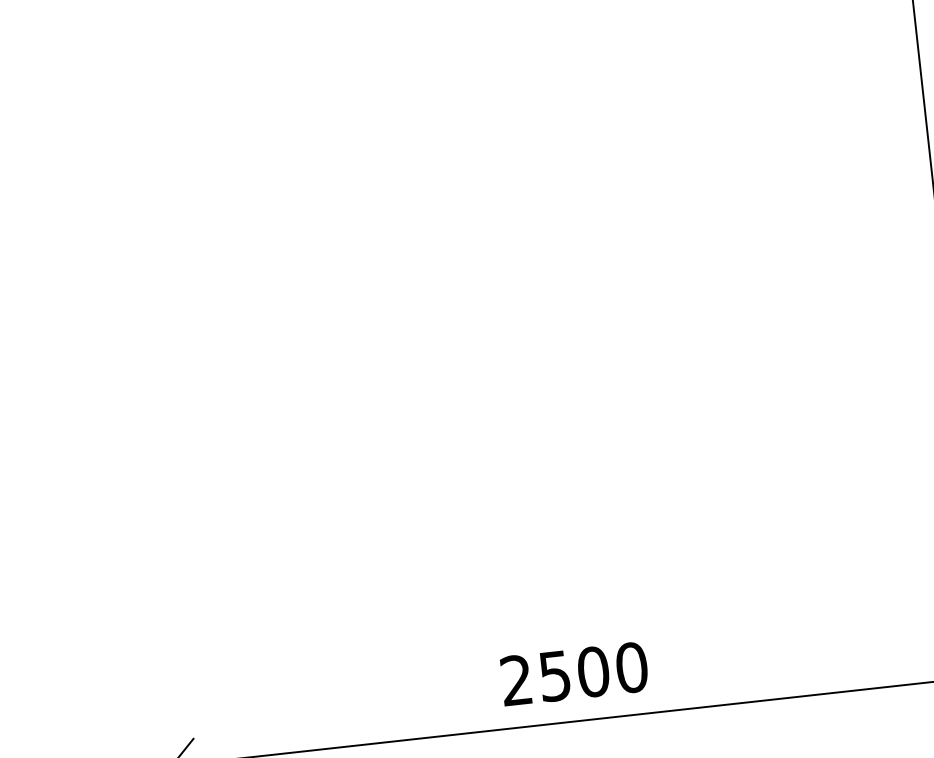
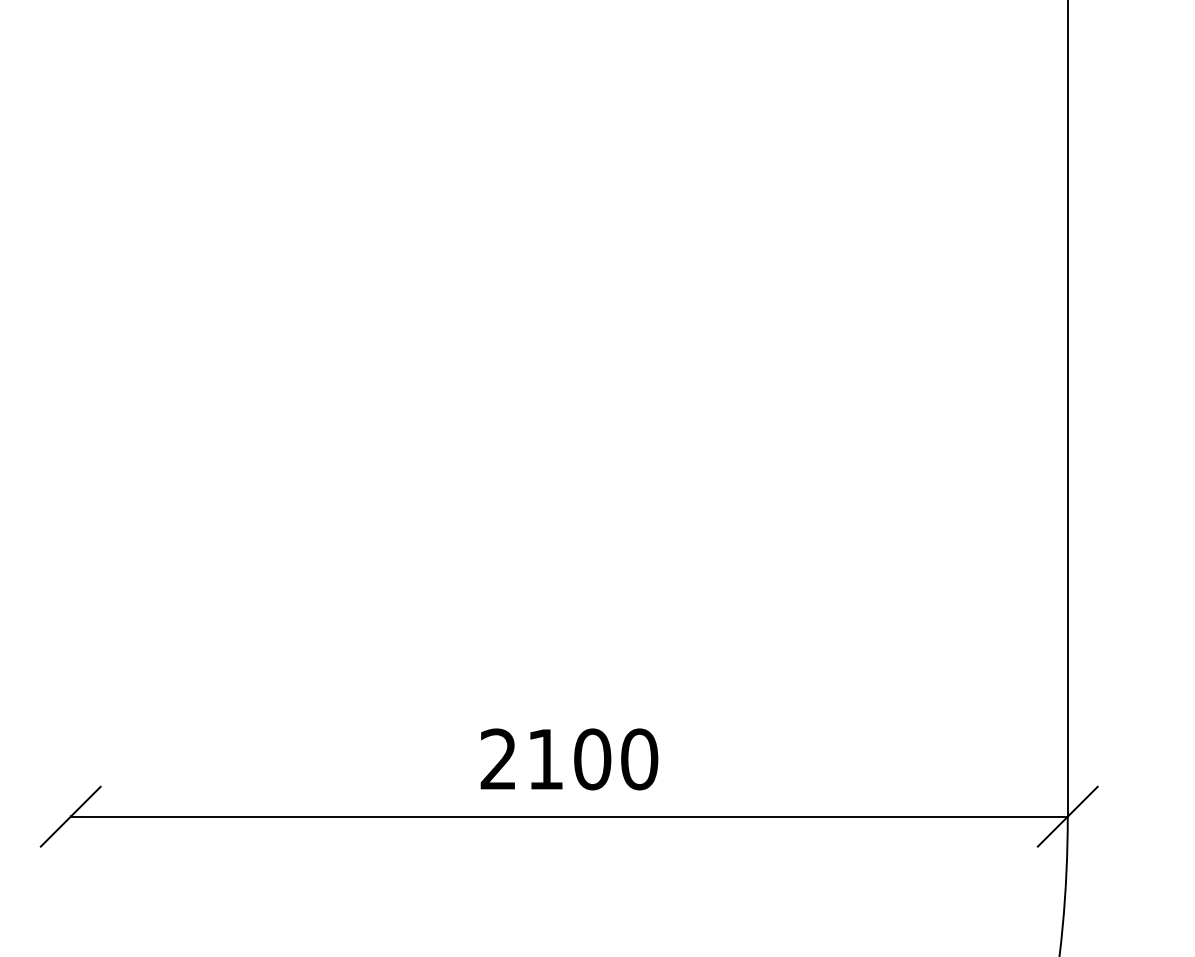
text: (554, 676) -> (545, 759), 2500 -> 2100

